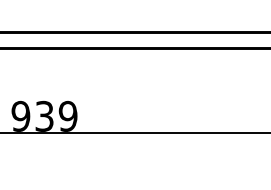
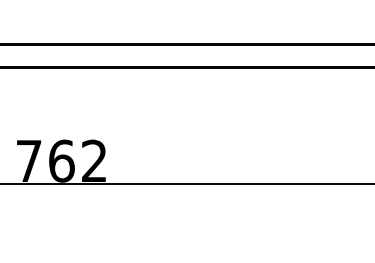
text: (44, 115) -> (61, 159), 939 -> 762

